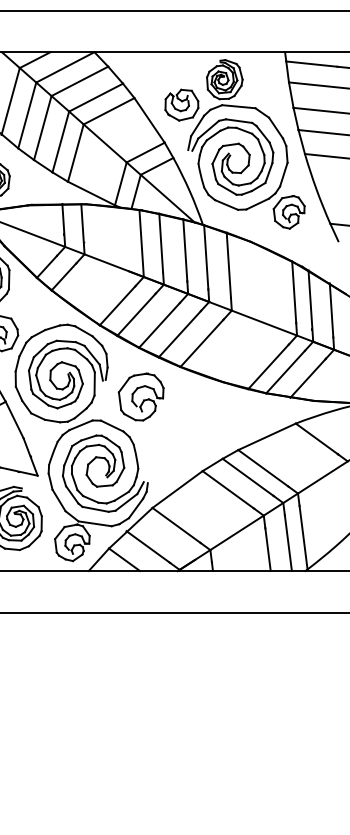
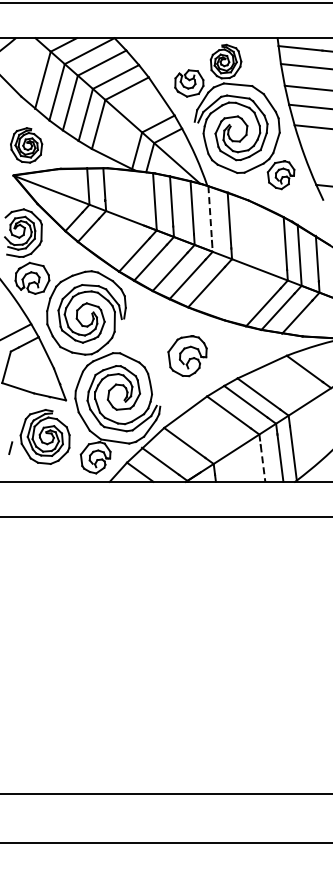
line: (206, 264) -> (210, 219), solid -> dashed
part: (141, 397) -> (187, 356), moved
line: (267, 543) -> (262, 458), solid -> dashed

